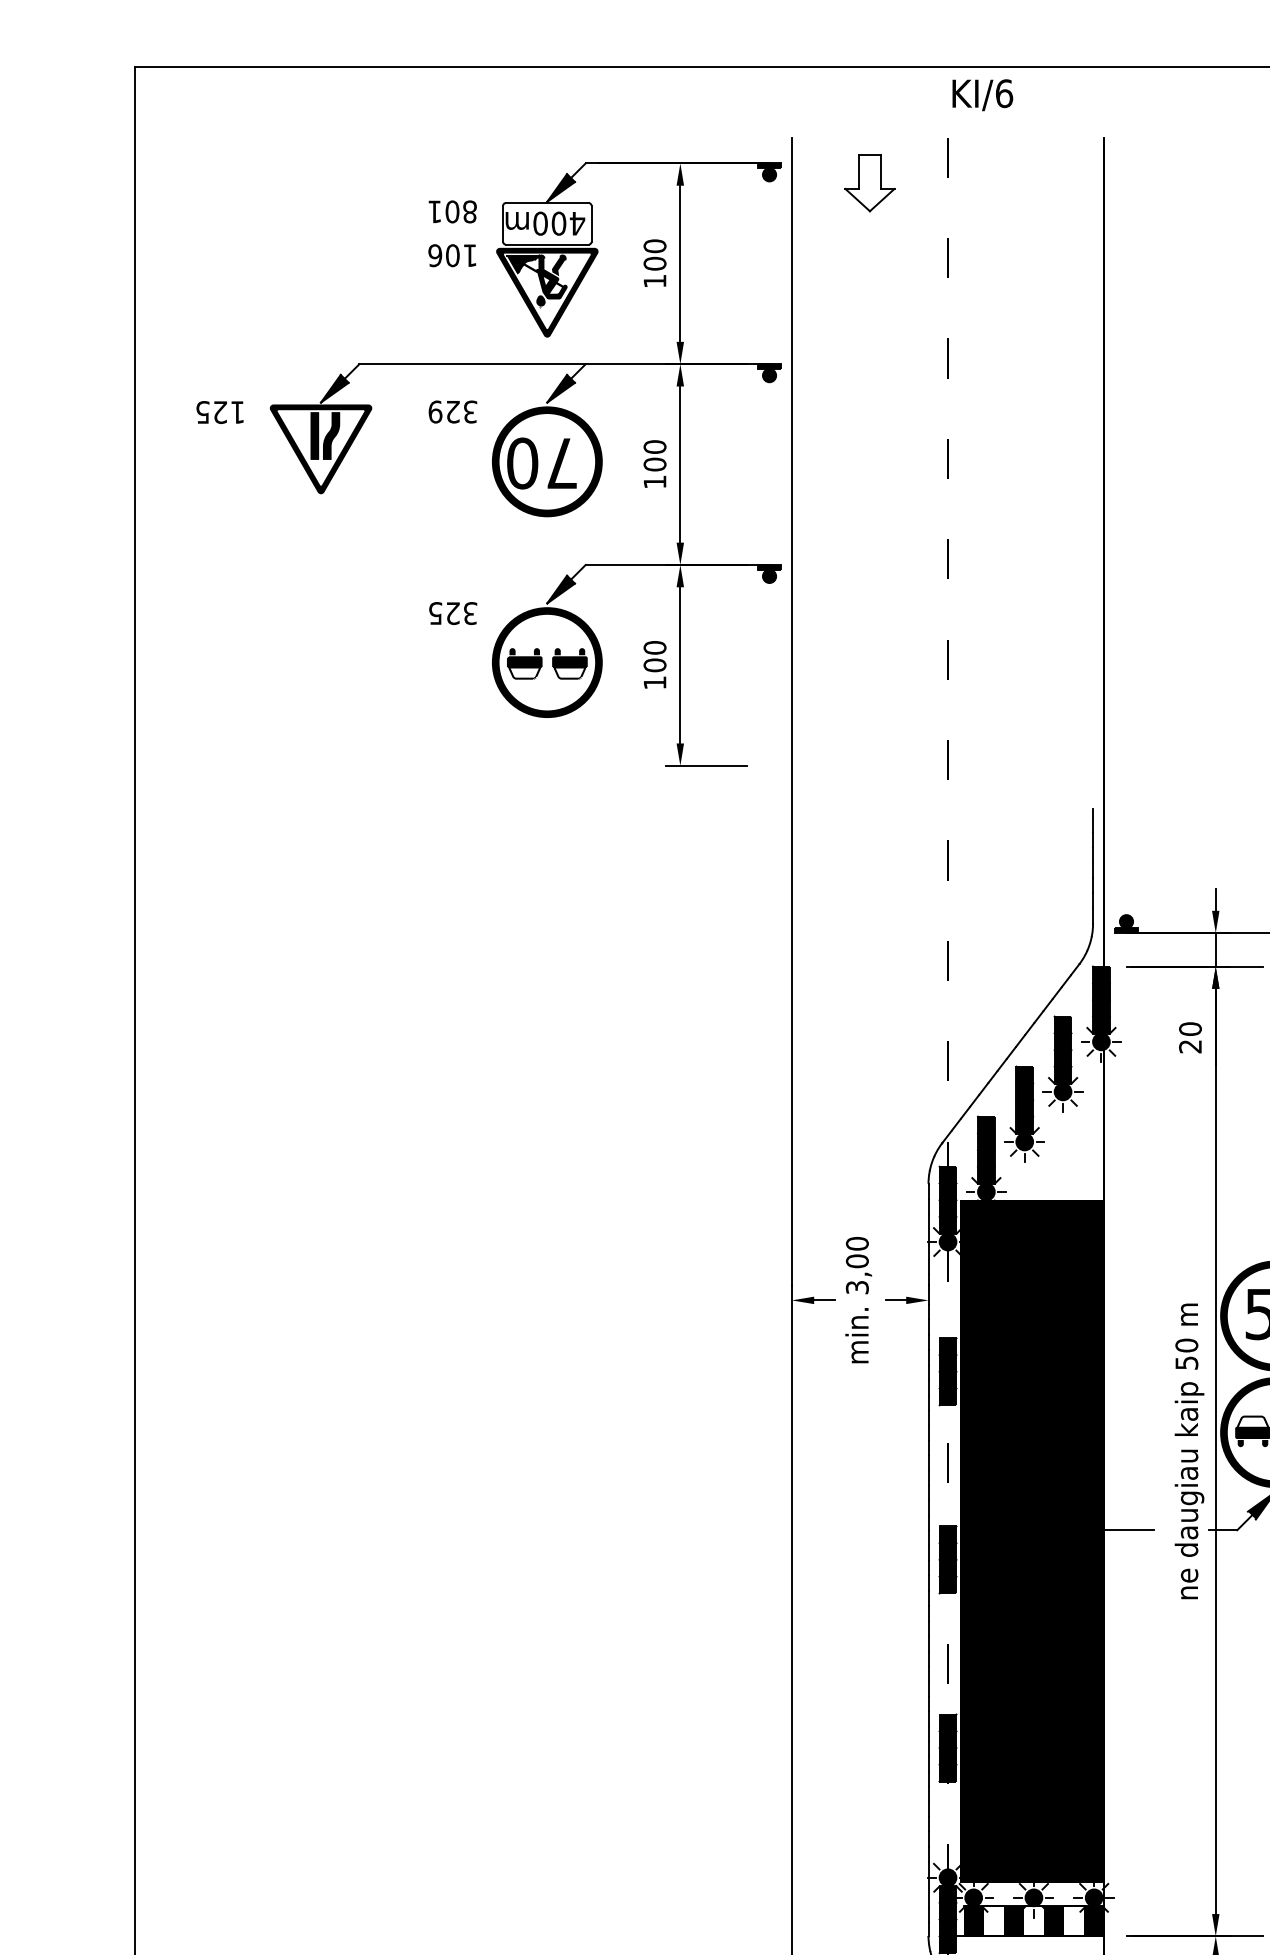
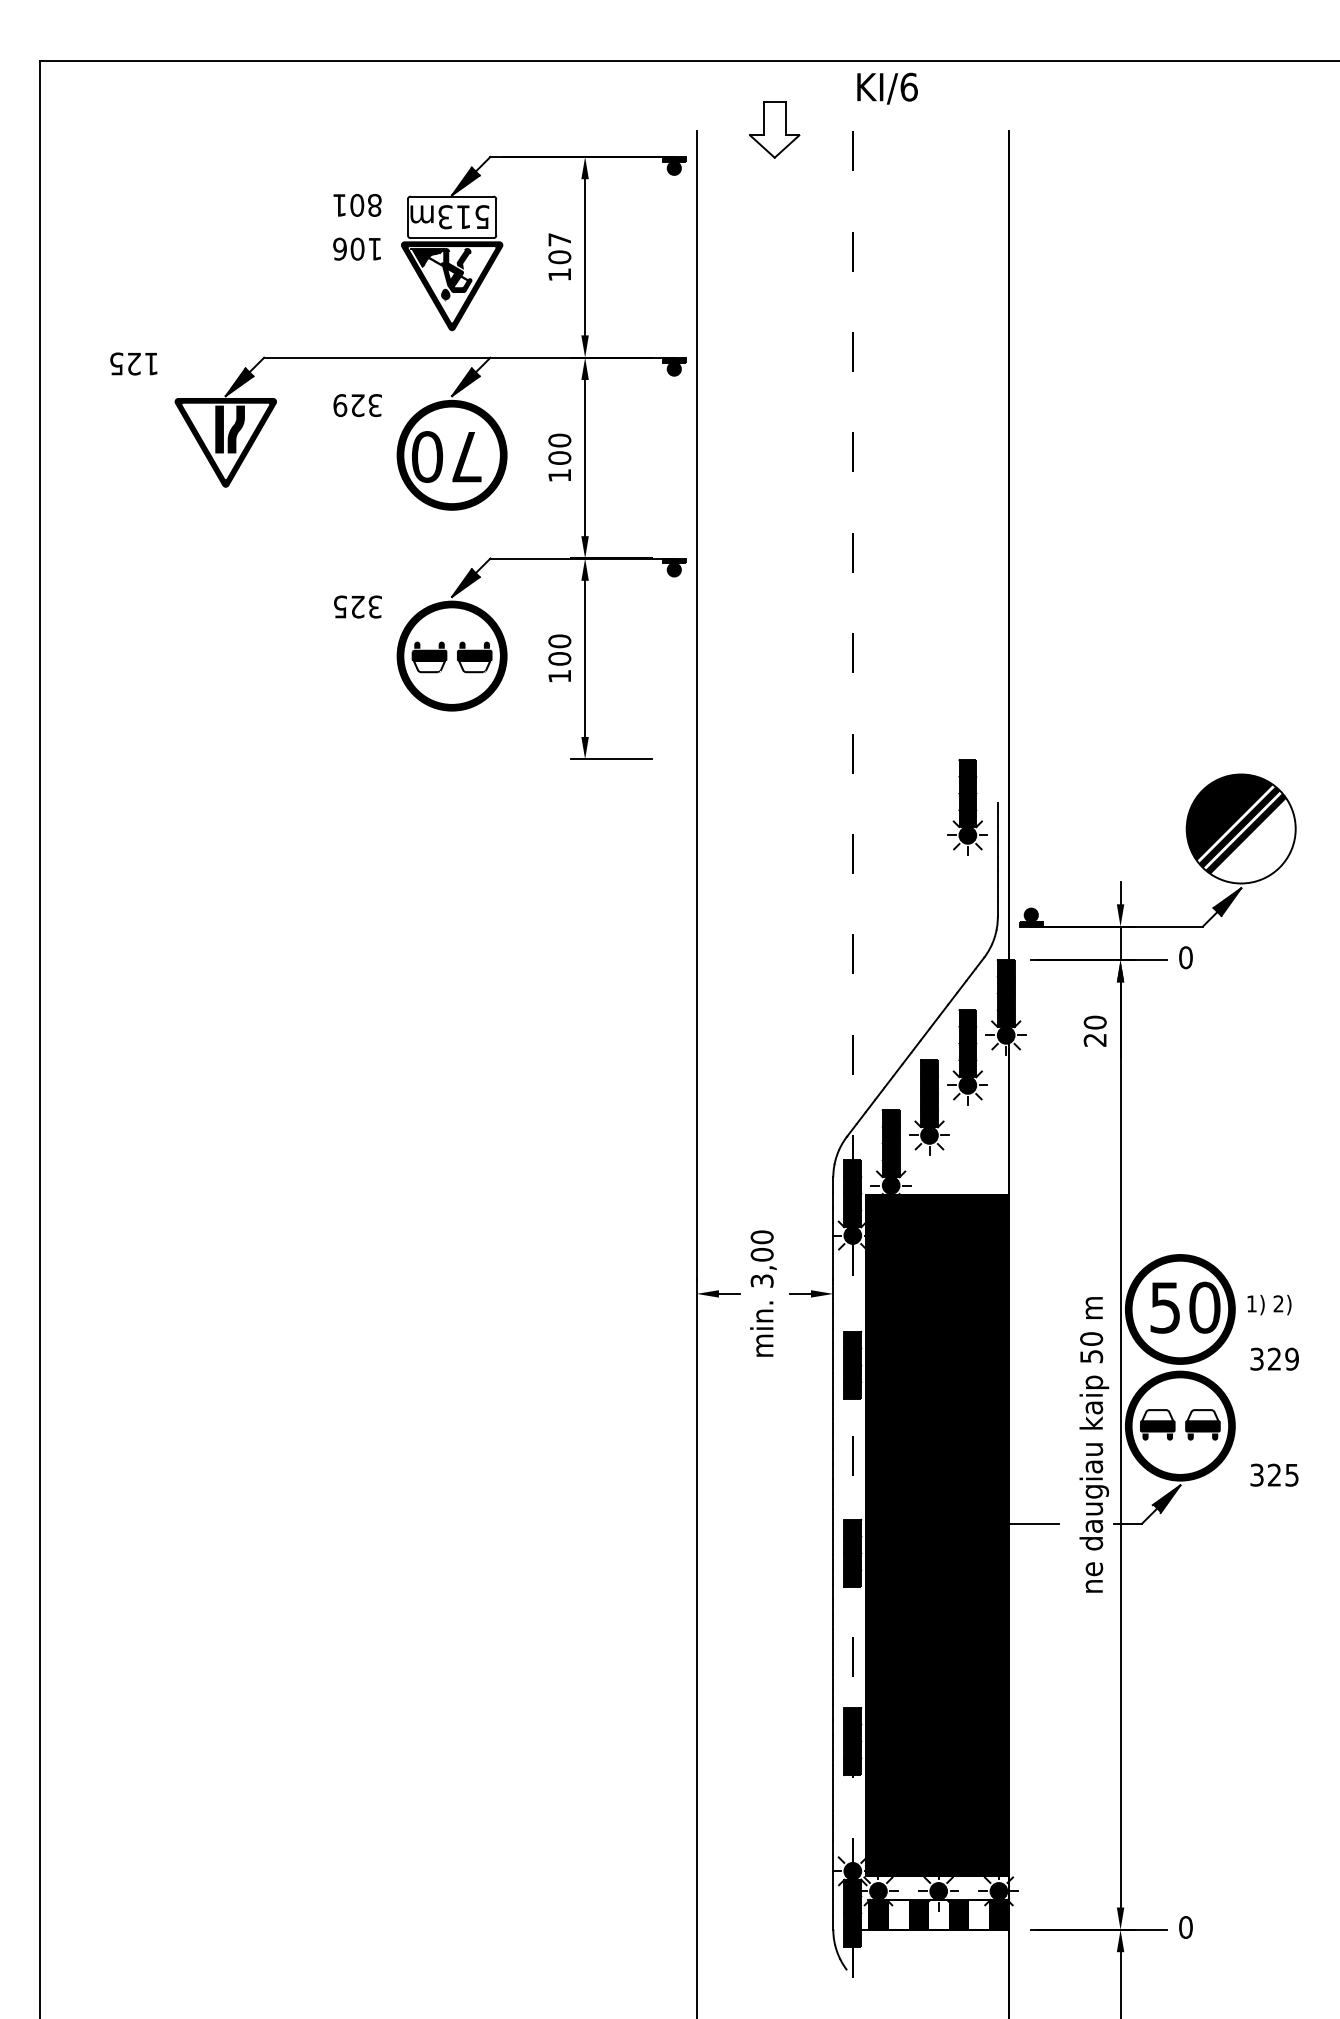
part: (869, 183) -> (774, 129), moved
text: (558, 224) -> (463, 217), 400m -> 513m
text: (654, 246) -> (559, 239), 100 -> 107
text: (219, 412) -> (133, 363), moved
part: (1062, 814) -> (967, 807), added

